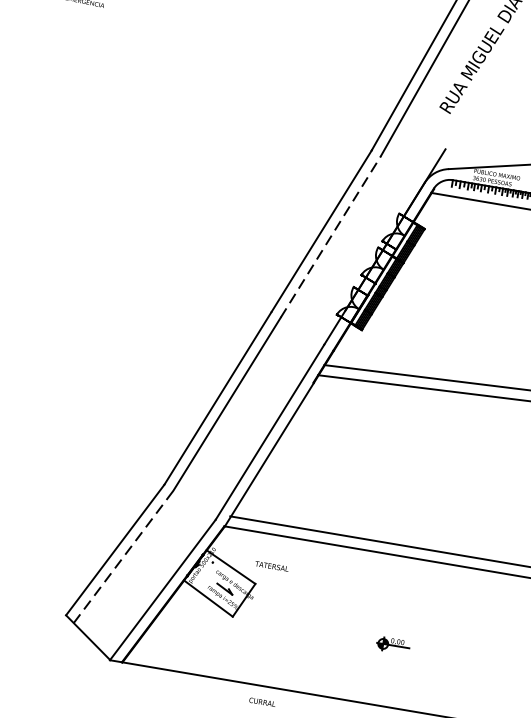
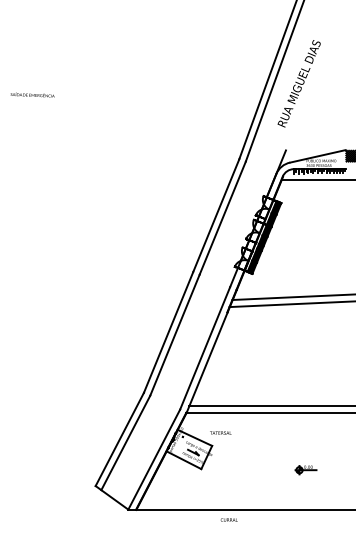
line: (330, 235) -> (222, 217), dashed -> solid
line: (124, 556) -> (126, 442), dashed -> solid

